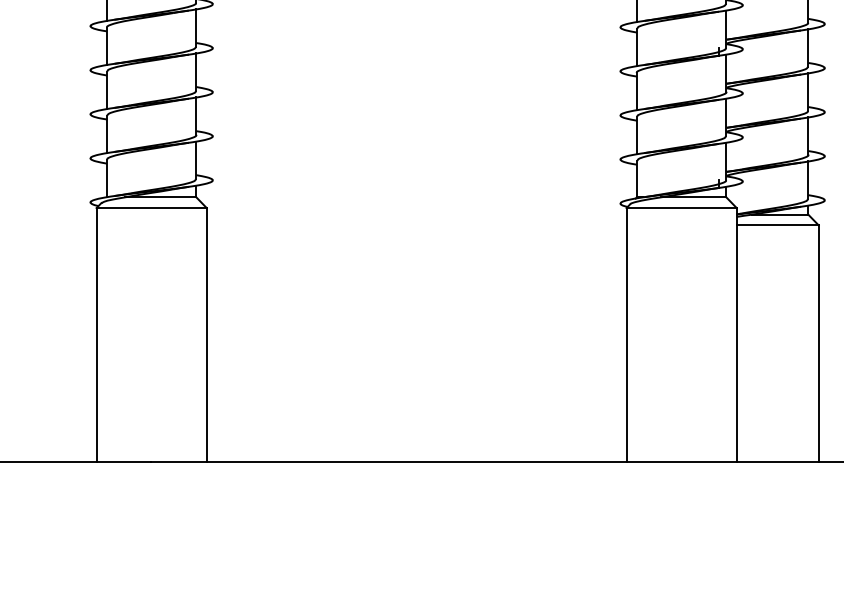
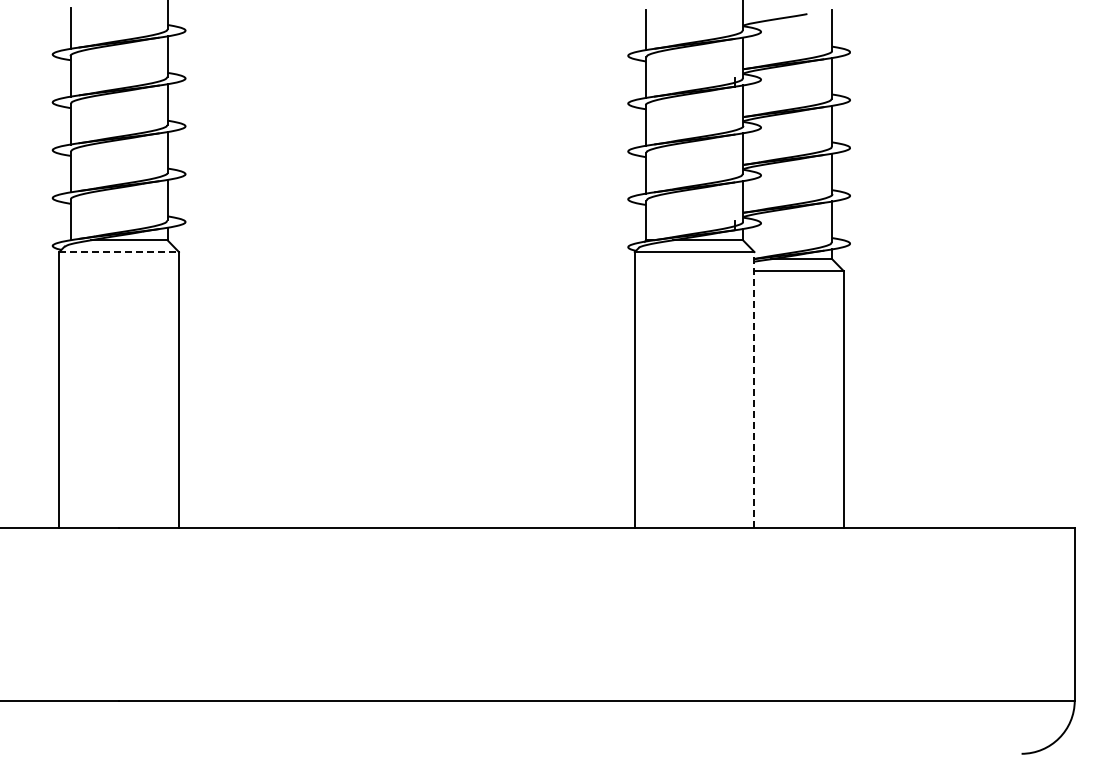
line: (151, 208) -> (119, 252), solid -> dashed
line: (736, 334) -> (754, 389), solid -> dashed

